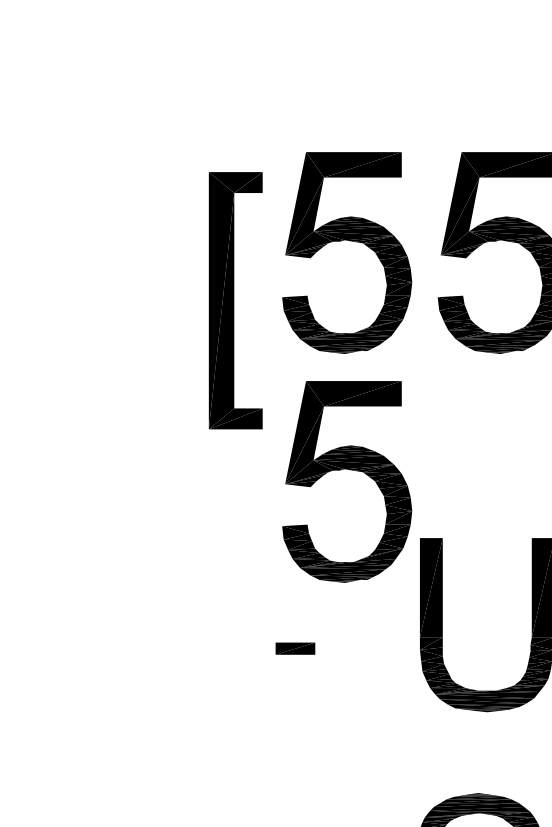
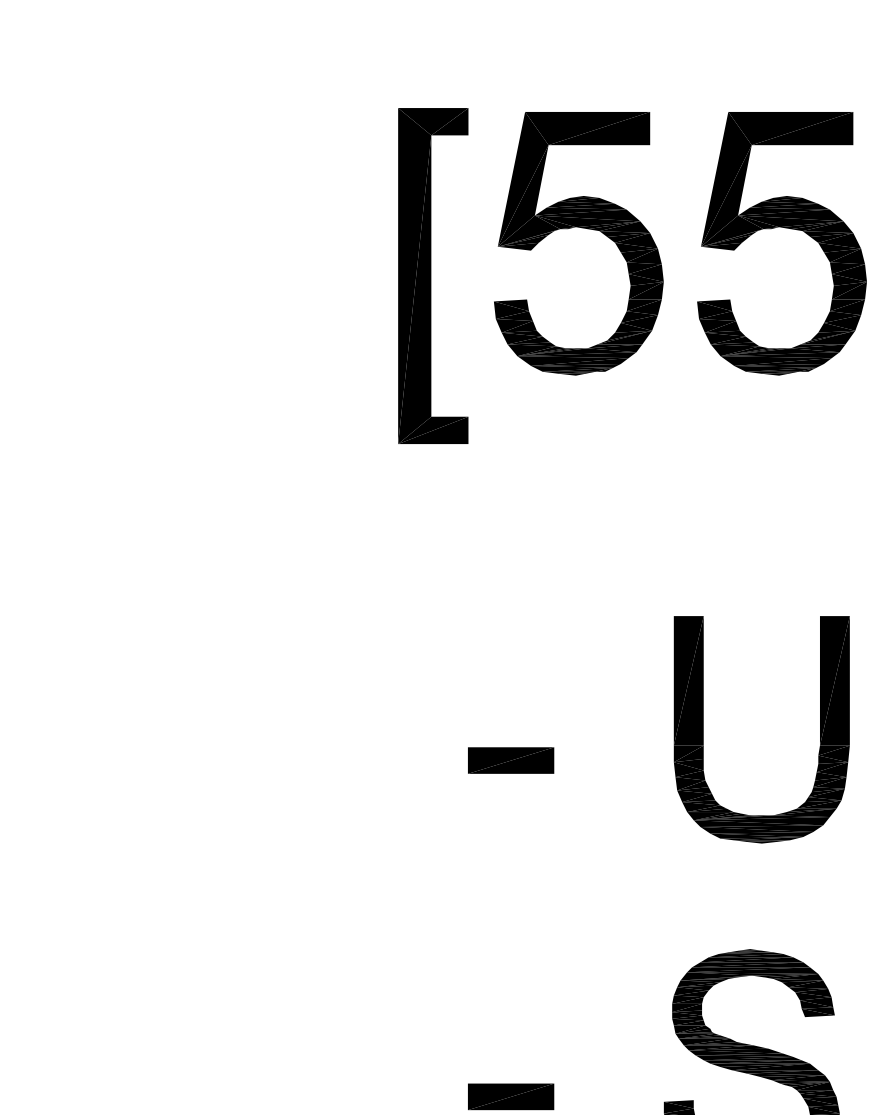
part: (235, 300) -> (433, 275), moved
part: (349, 470) -> (581, 527), removed
part: (295, 648) -> (511, 760), size x1.67

